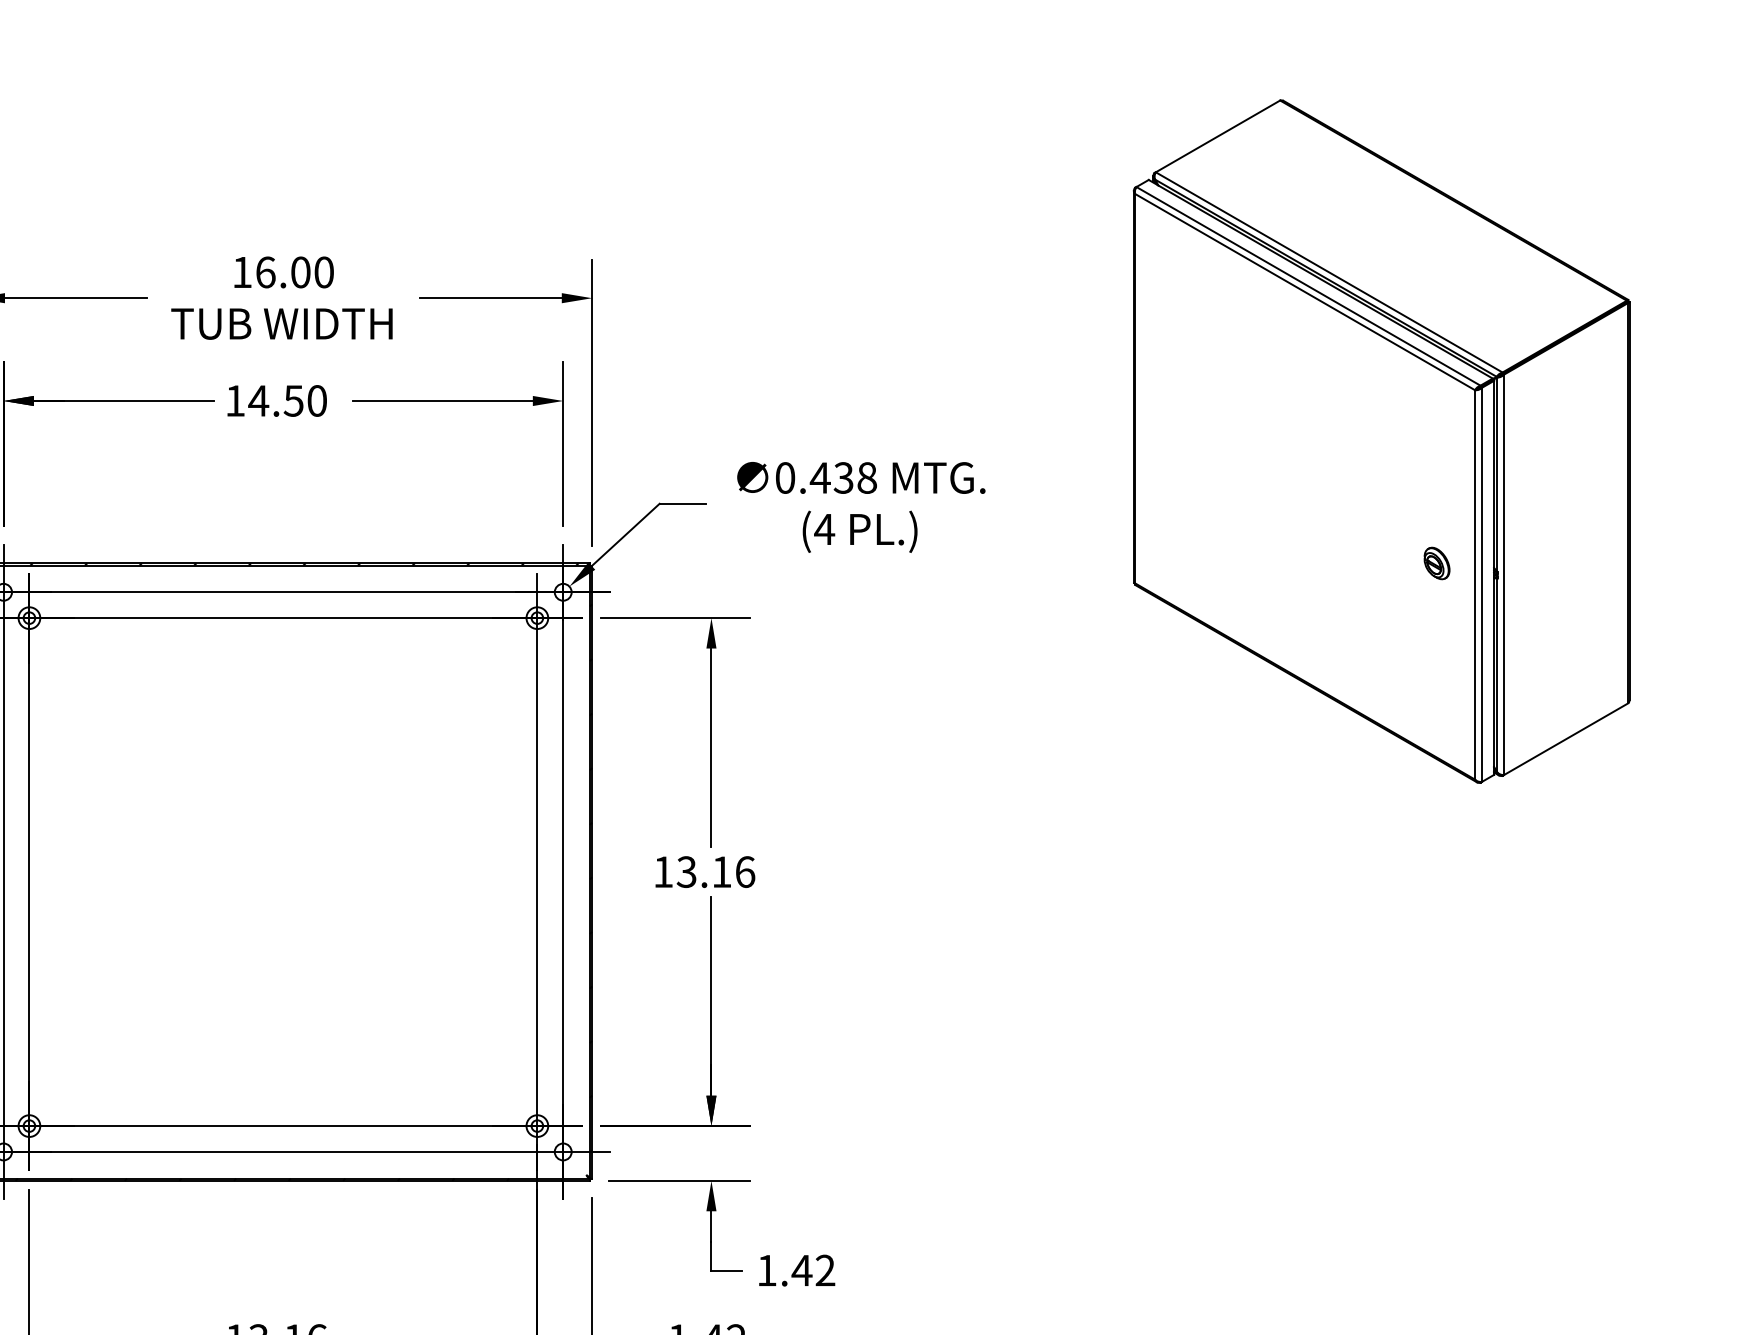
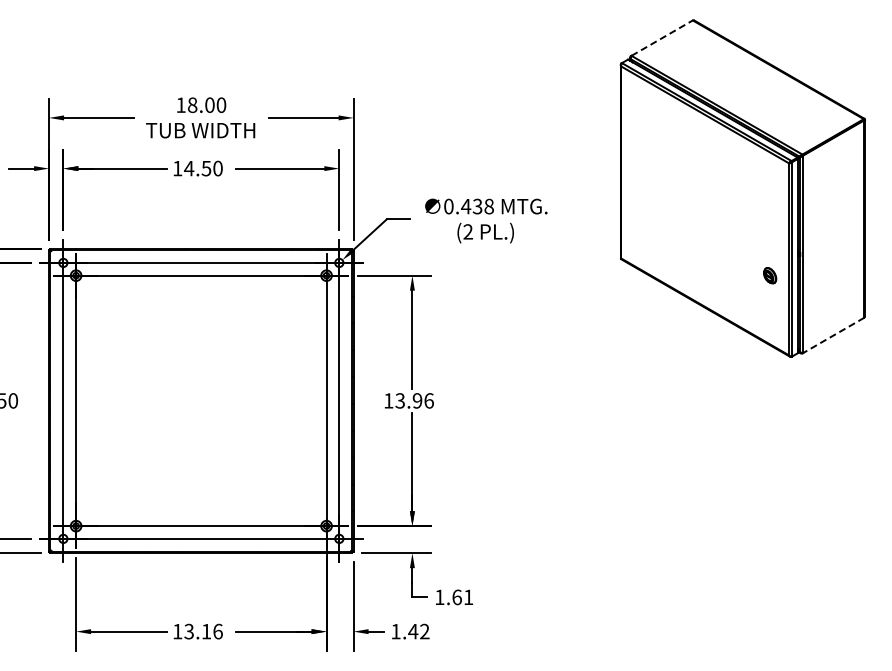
line: (1218, 135) -> (662, 37), solid -> dashed
text: (265, 270) -> (192, 104), 16.00 -> 18.00
text: (825, 528) -> (468, 231), (4 -> (2
part: (1437, 563) -> (770, 275), moved
line: (1565, 739) -> (833, 335), solid -> dashed
text: (721, 871) -> (417, 400), 13.16 -> 13.96
text: (813, 1270) -> (462, 597), 1.42 -> 1.61

